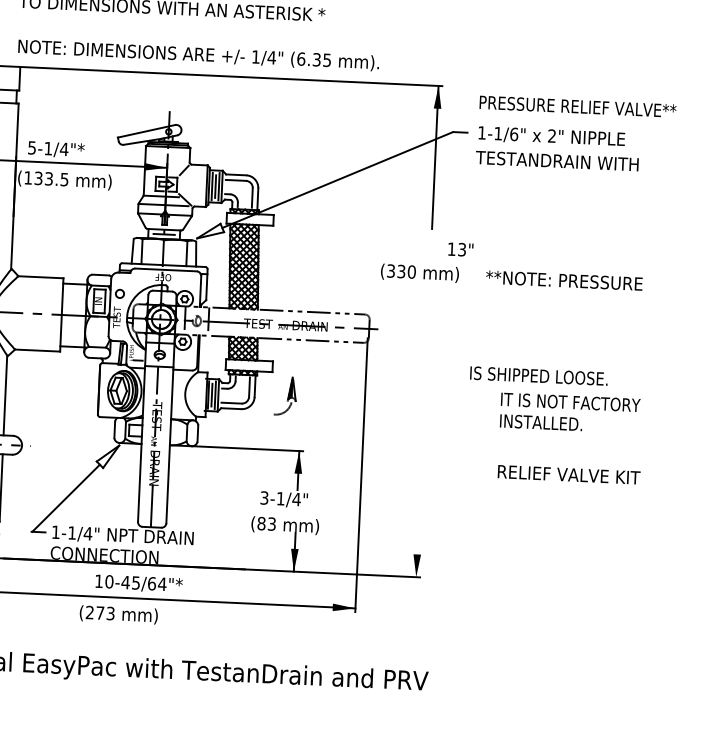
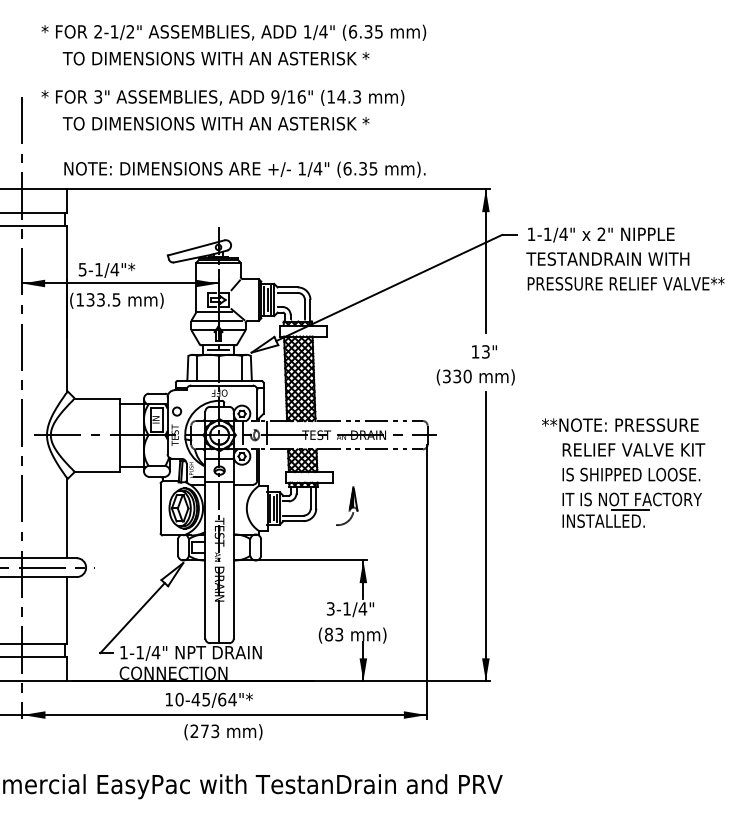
text: (577, 106) -> (625, 283), moved
text: (514, 134) -> (563, 234), 1-1/6" -> 1-1/4"
text: (460, 249) -> (484, 351), moved
text: (564, 280) -> (620, 424), moved
text: (539, 375) -> (631, 474), moved
line: (568, 413) -> (630, 510), added
line: (422, 432) -> (485, 536), added
text: (568, 474) -> (633, 449), moved
text: (118, 615) -> (223, 732), moved

